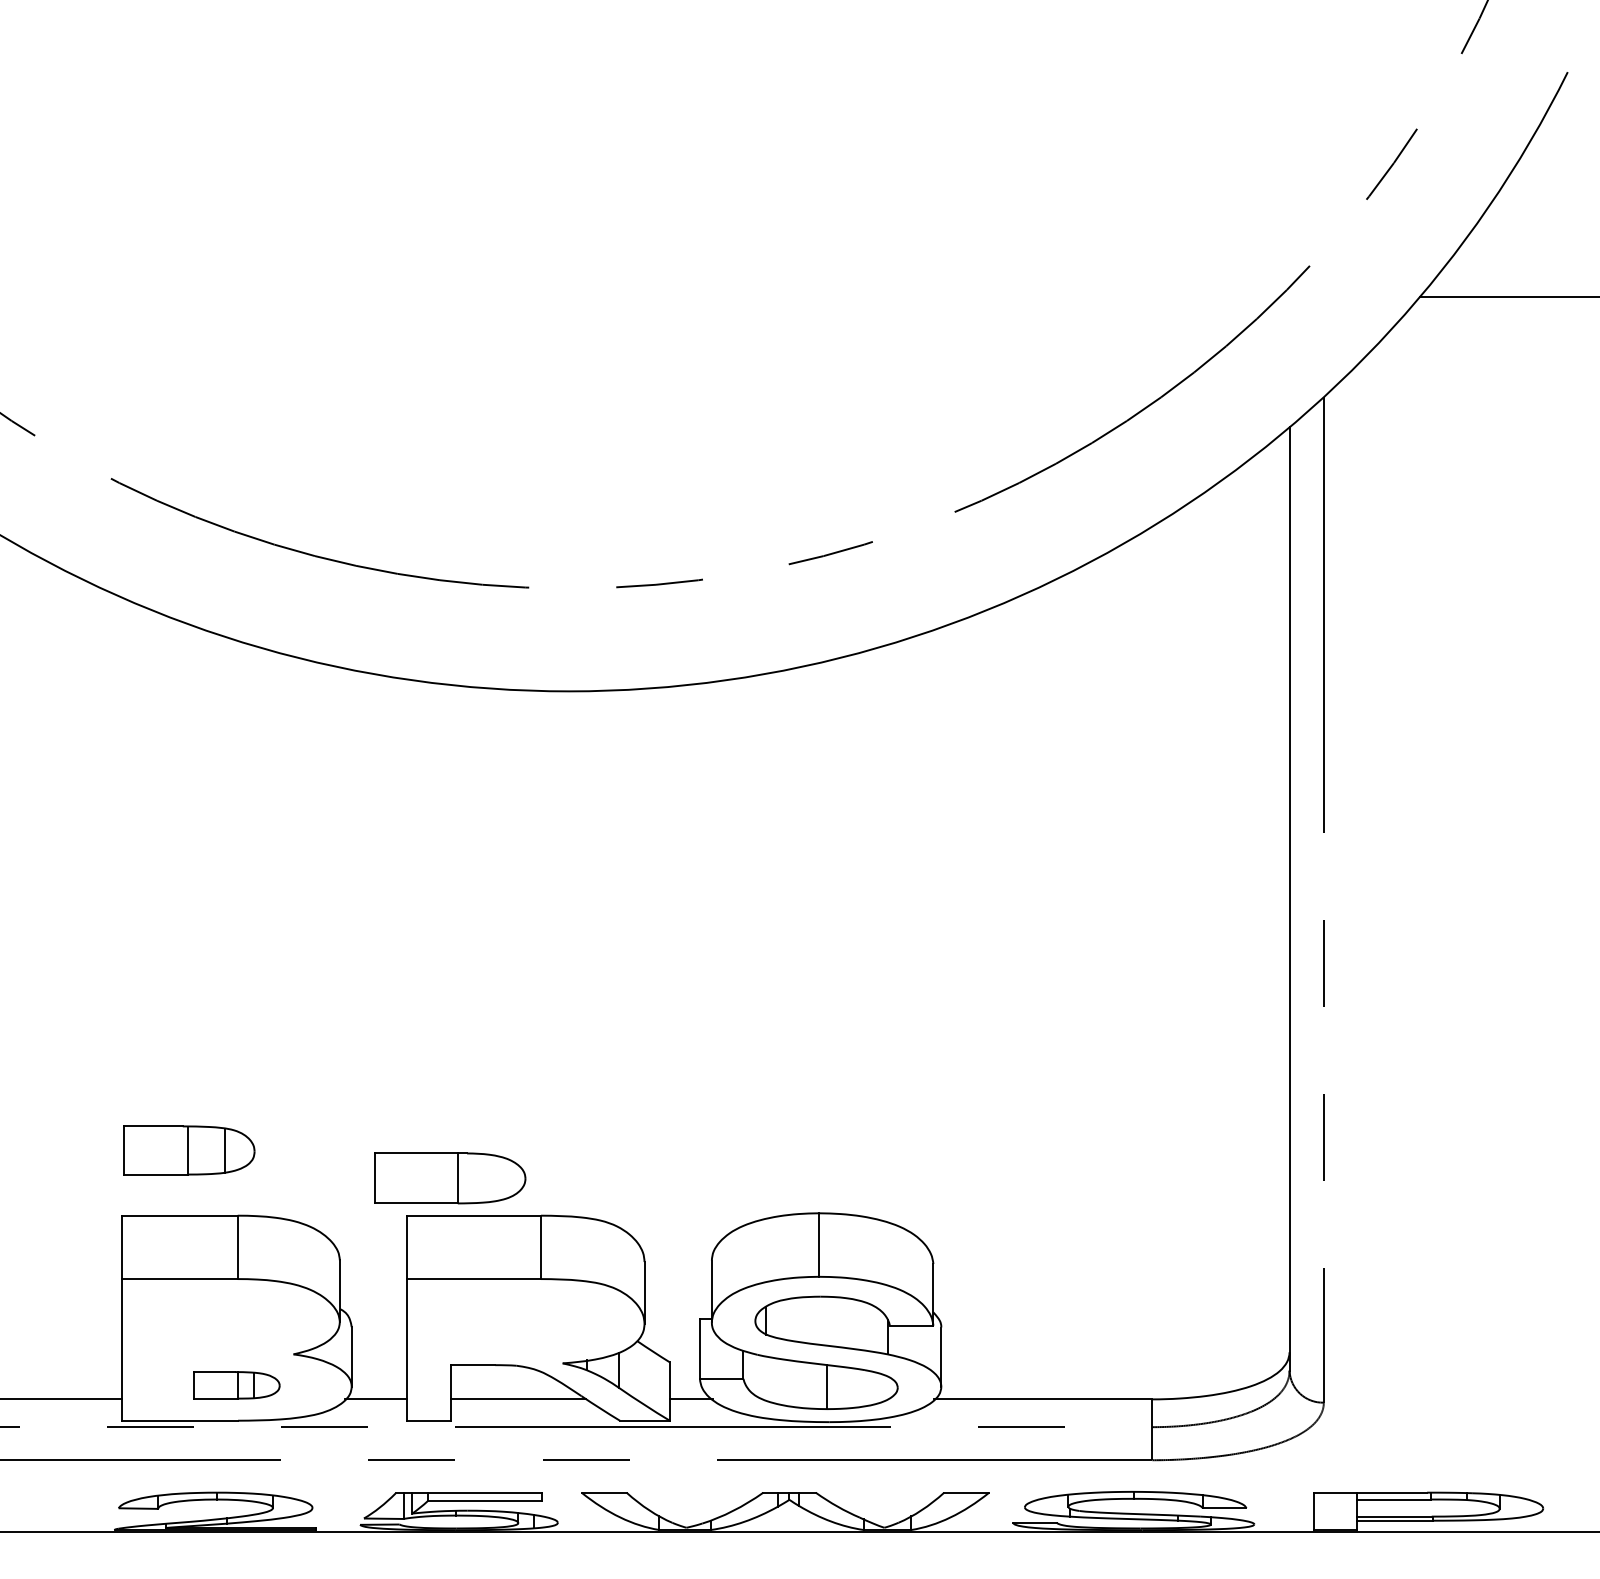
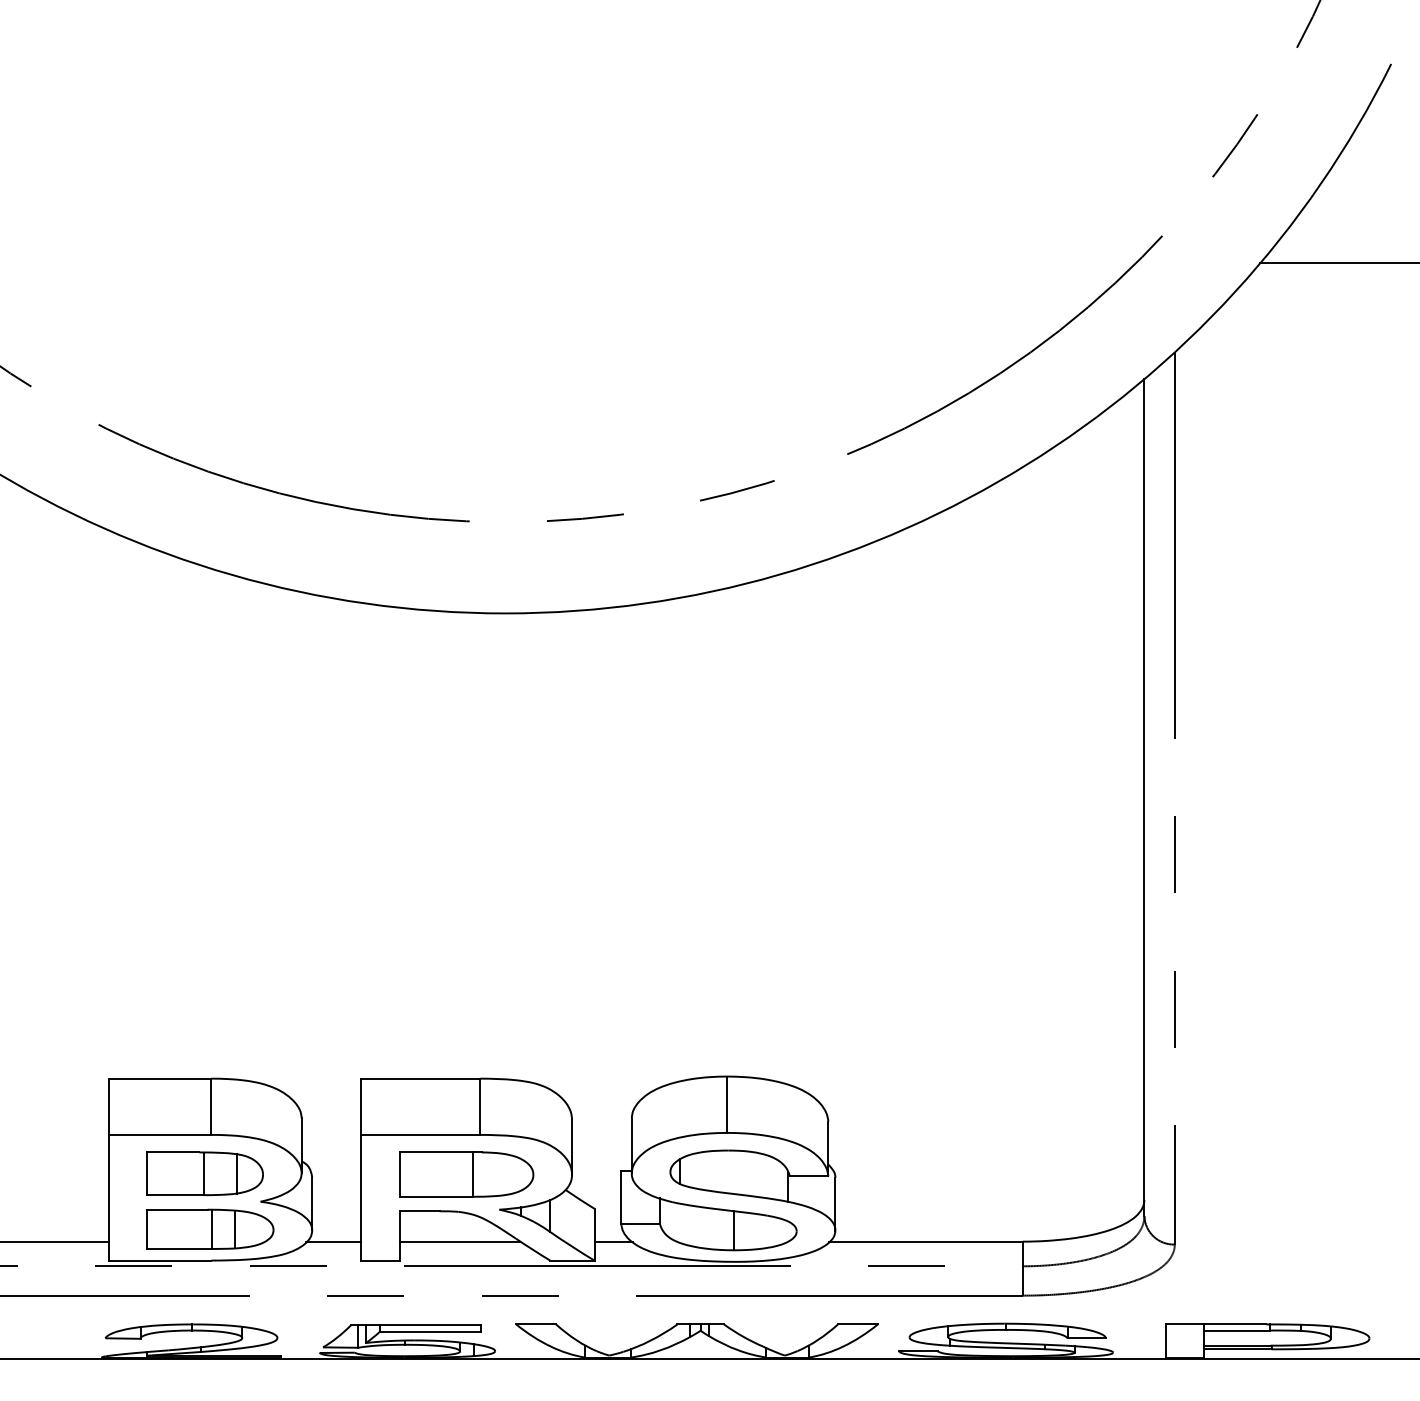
part: (188, 1150) -> (204, 1173), moved
part: (450, 1178) -> (466, 1174), moved
part: (237, 1384) -> (210, 1228), size x1.67

